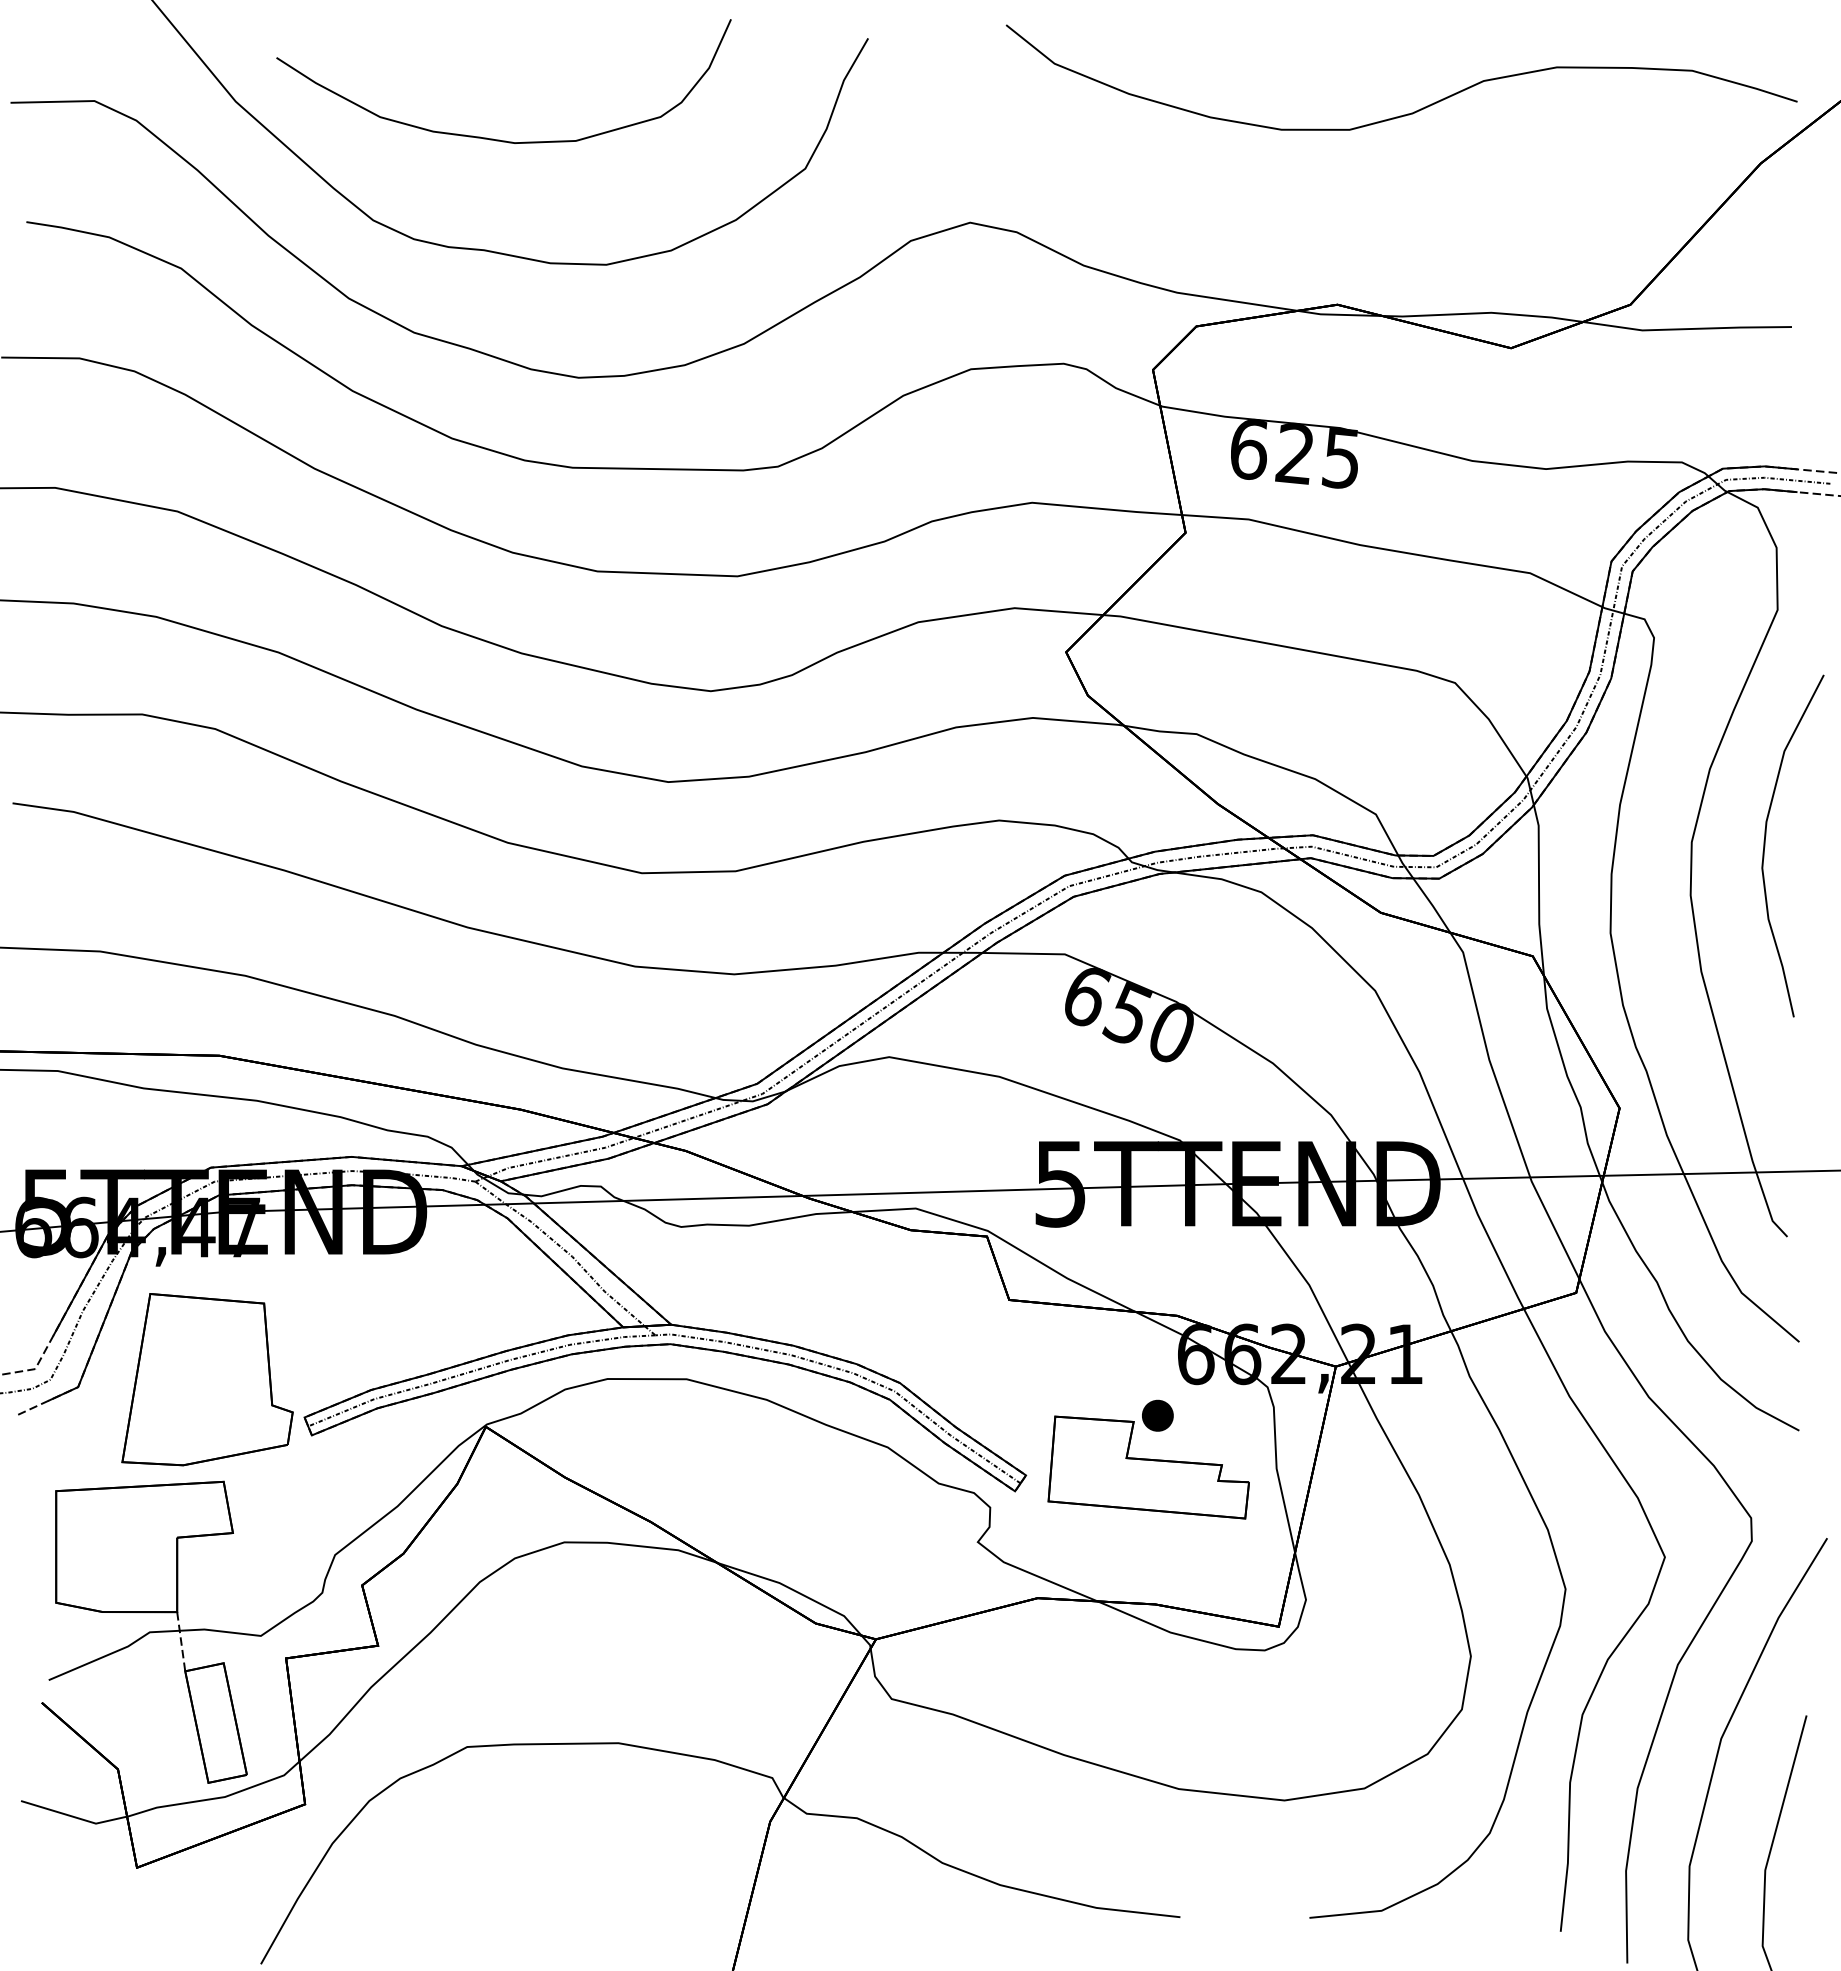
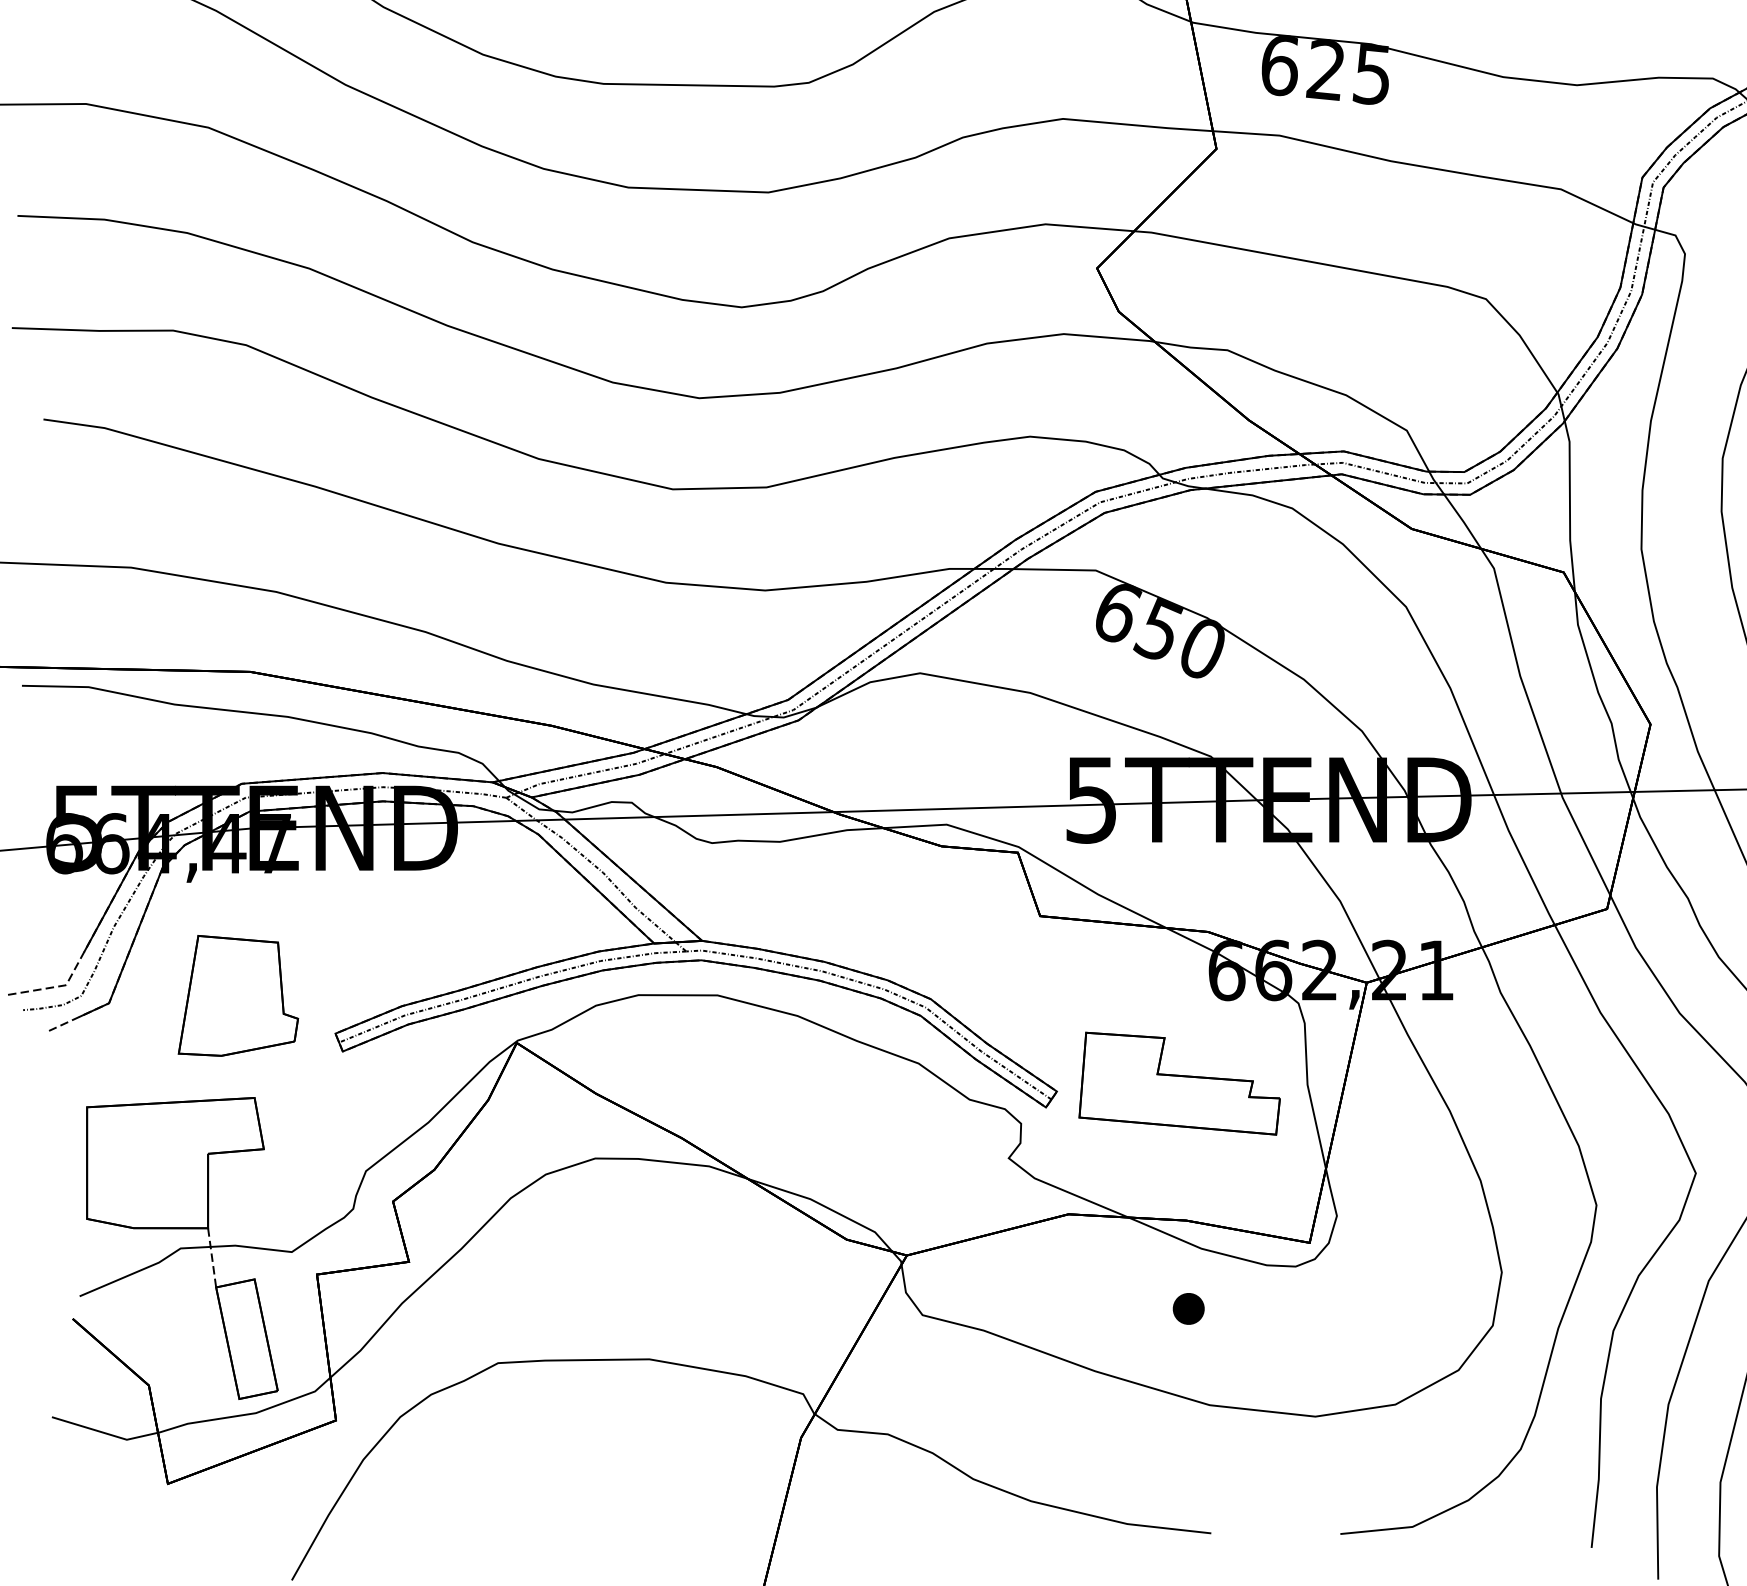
part: (207, 1379) -> (238, 995), size x0.7
part: (1157, 1415) -> (1188, 1308), moved

